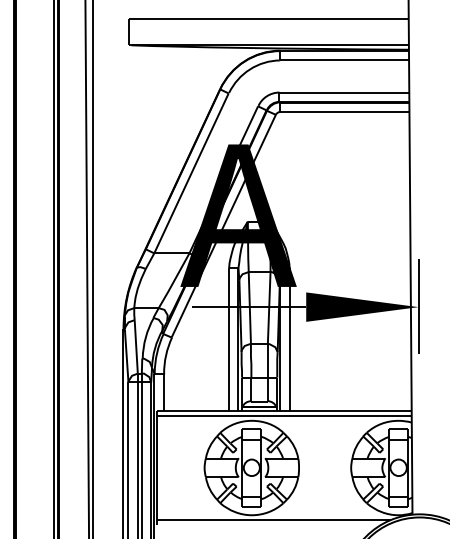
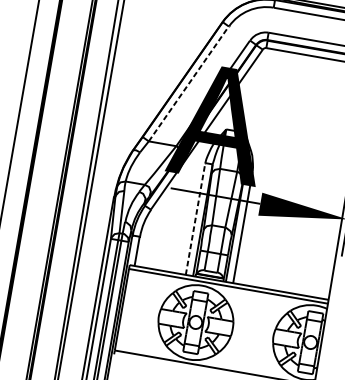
line: (191, 172) -> (188, 83), solid -> dashed
line: (229, 339) -> (195, 219), solid -> dashed

